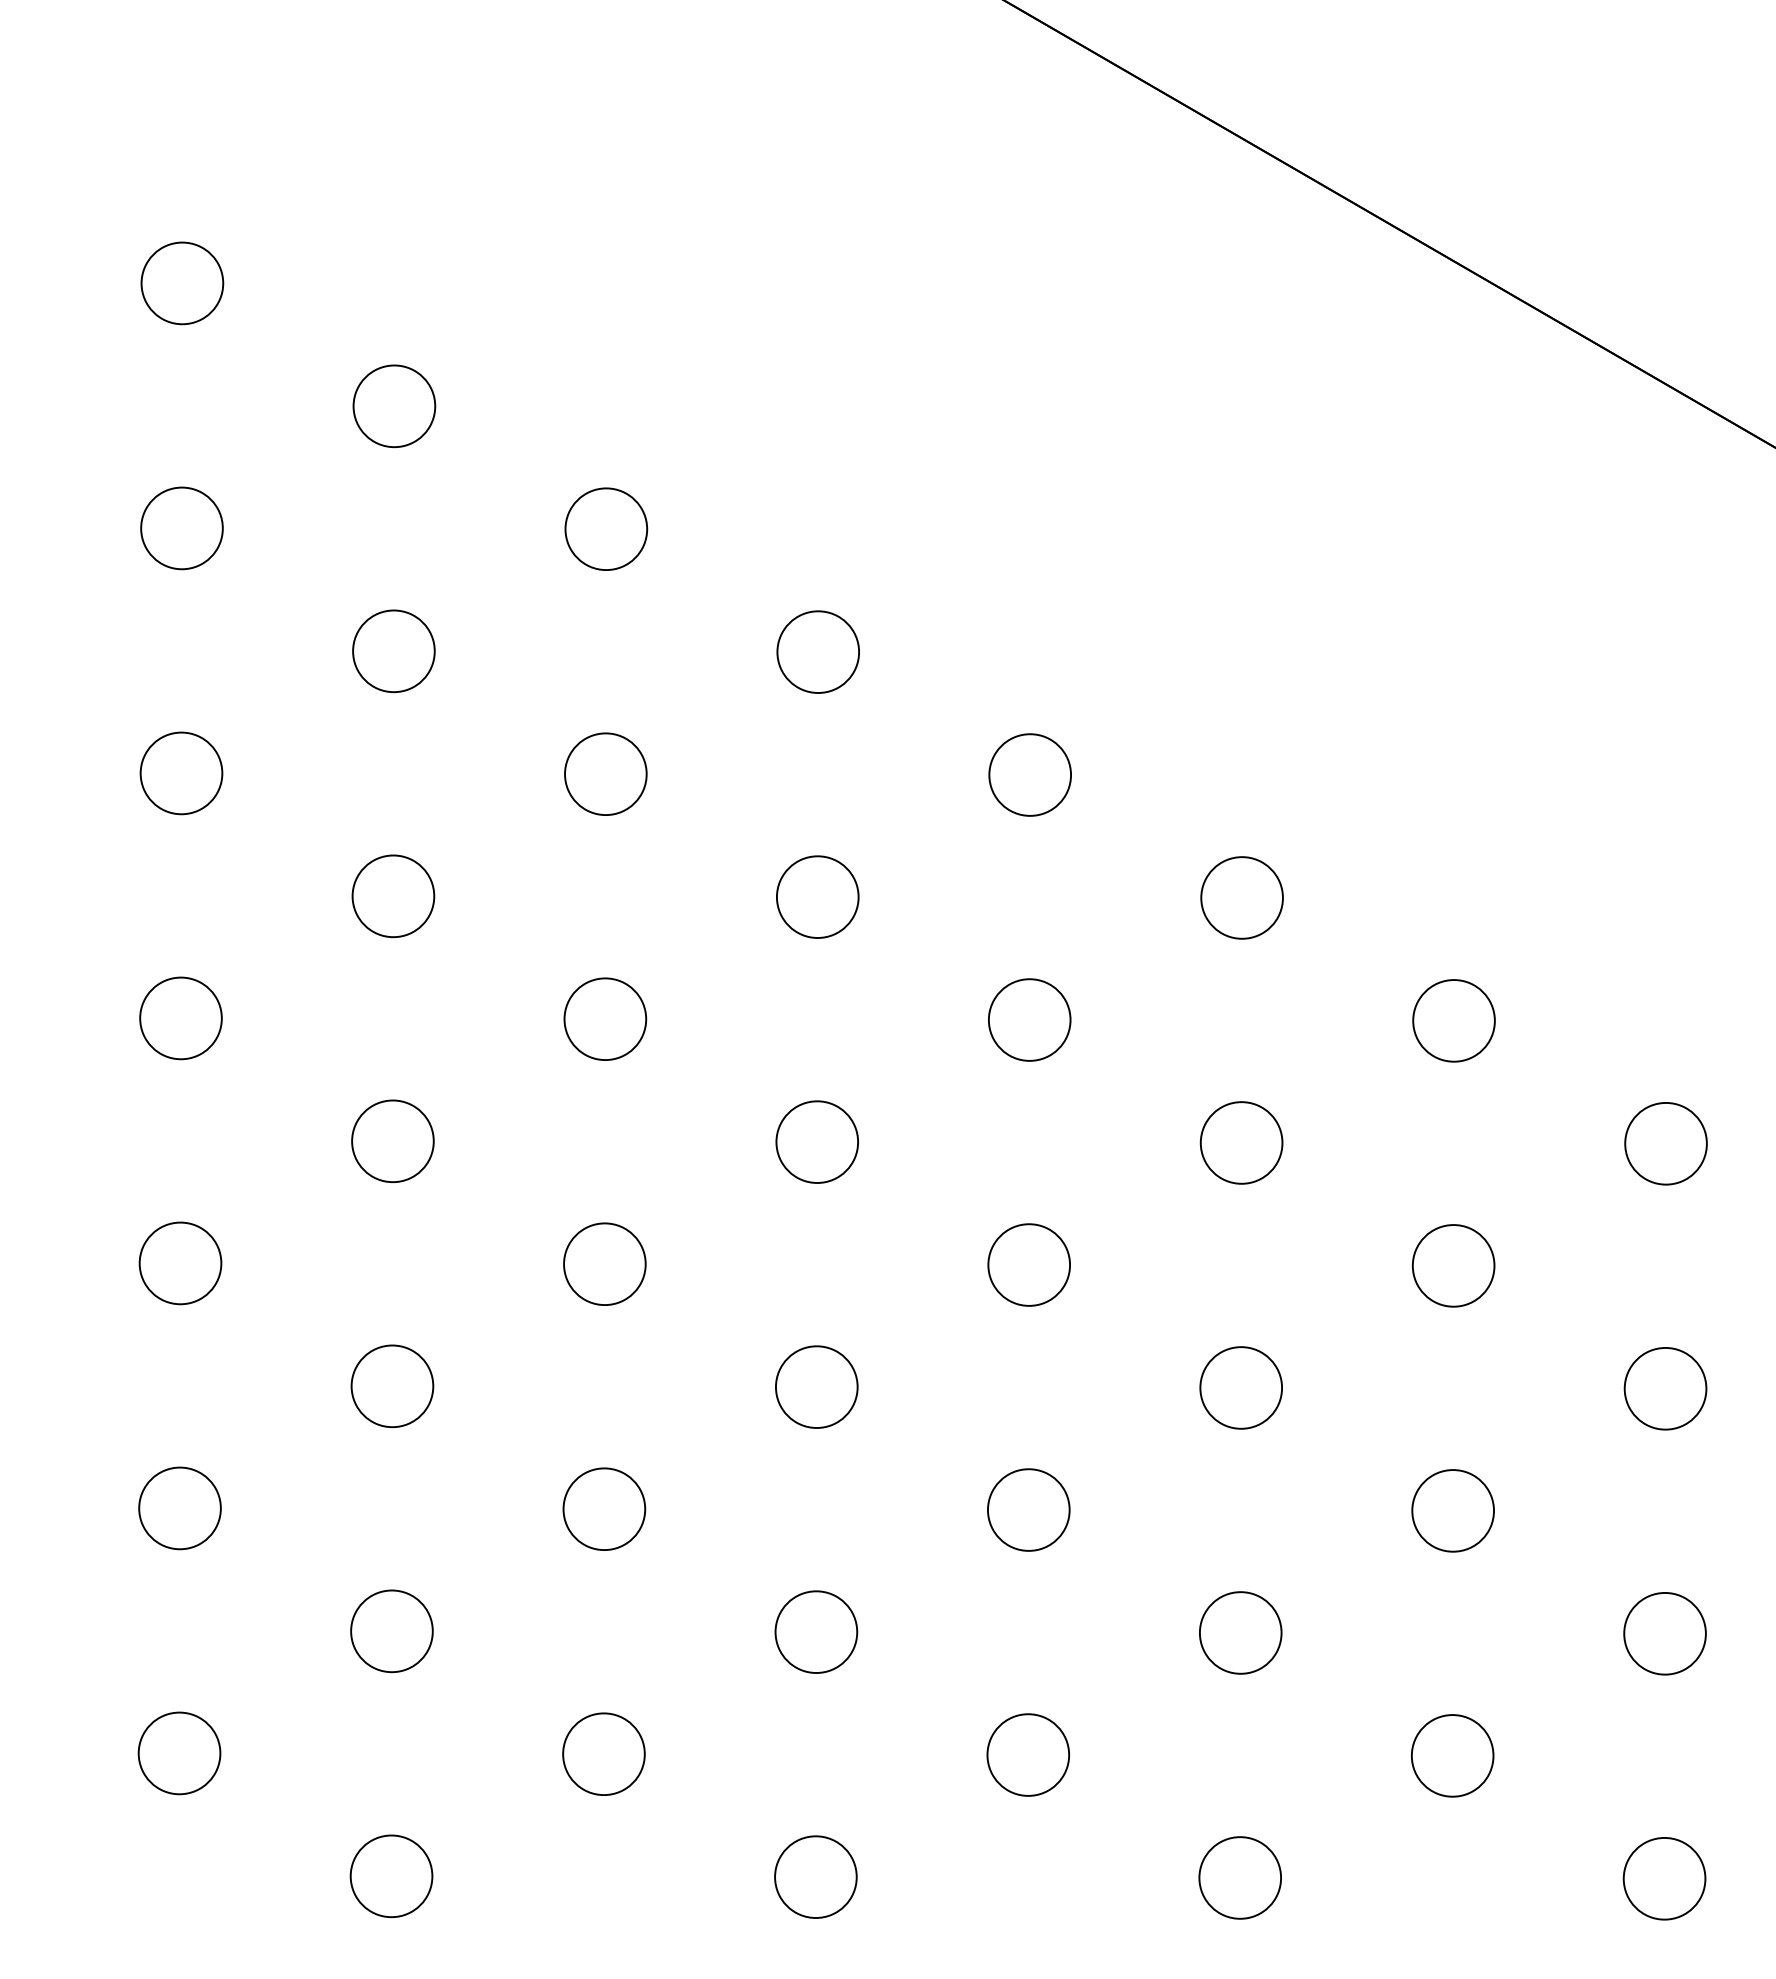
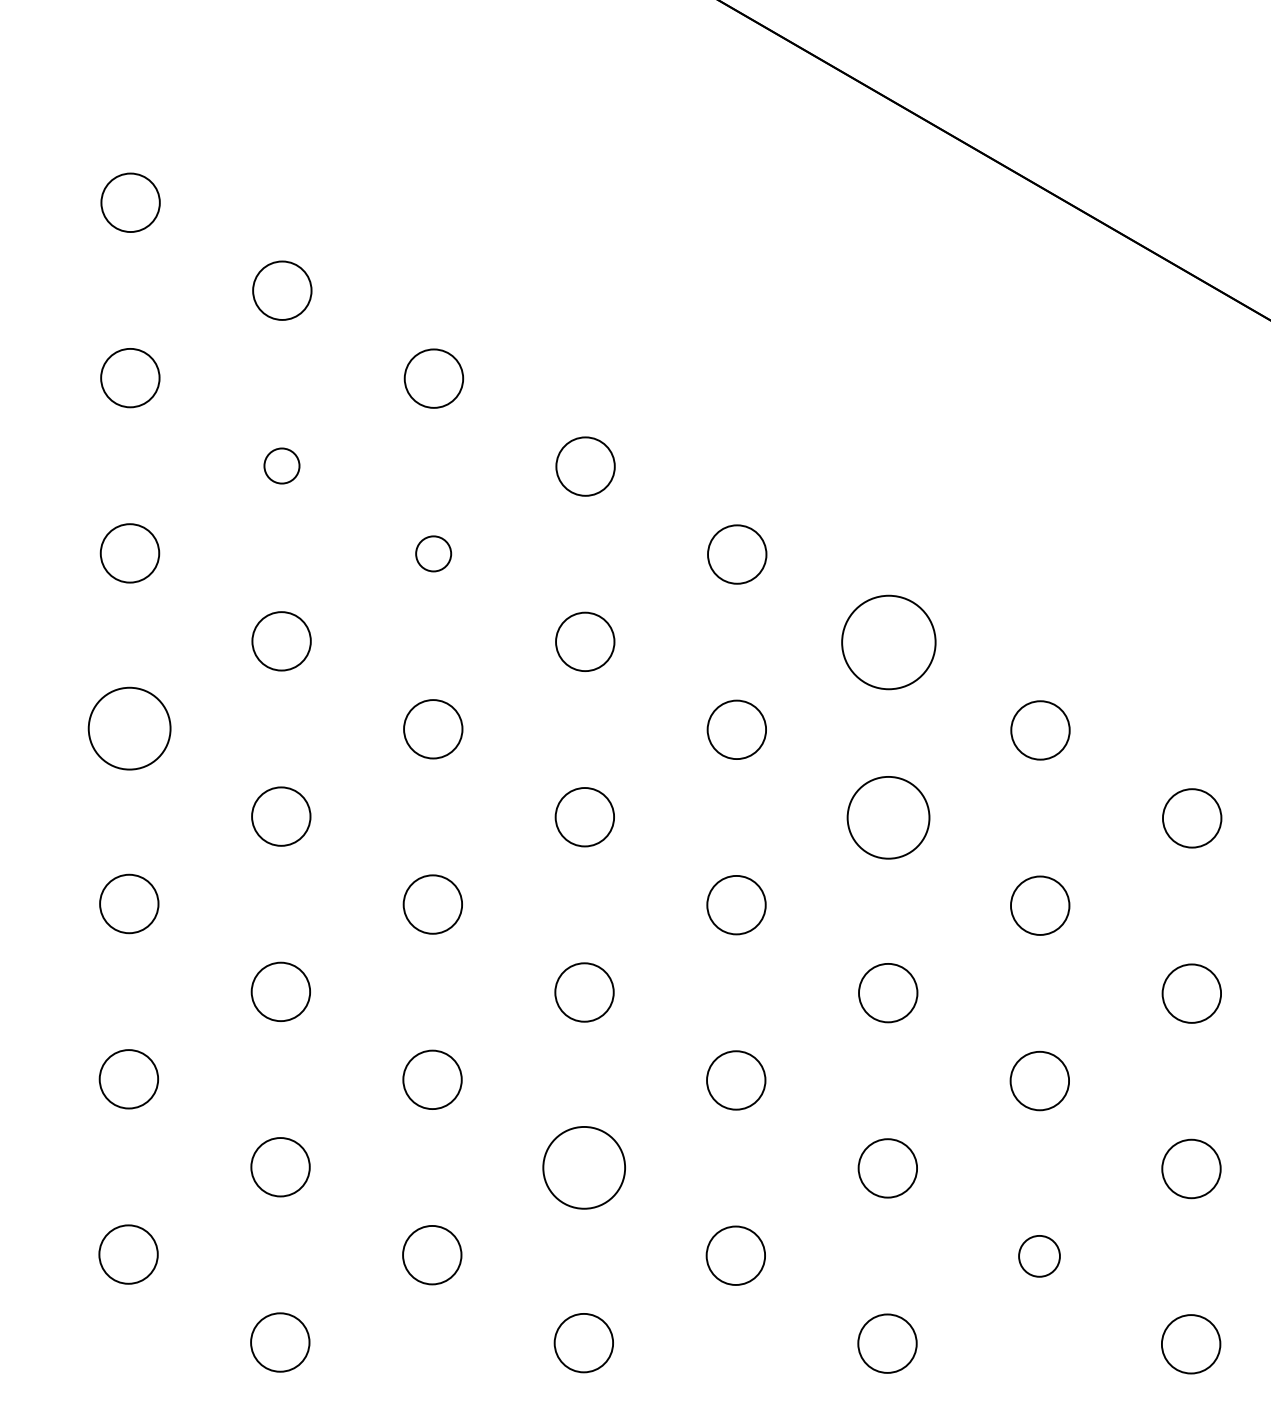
circle: (393, 651) -> (281, 466), size x0.6
circle: (605, 773) -> (433, 553), size x0.6
circle: (1241, 897) -> (888, 642), size x1.6
circle: (180, 1018) -> (129, 728), size x1.4
circle: (1241, 1142) -> (888, 817), size x1.4
circle: (816, 1631) -> (584, 1167), size x1.4
circle: (1452, 1755) -> (1039, 1256), size x0.7

